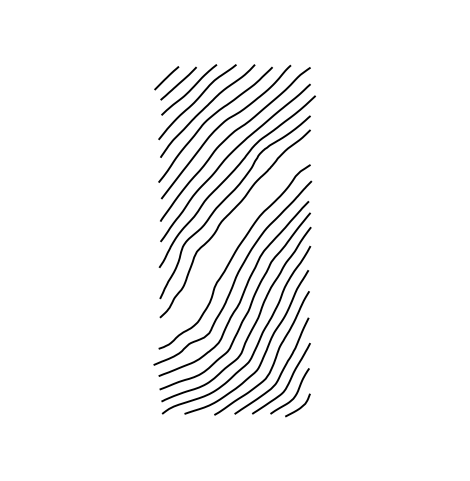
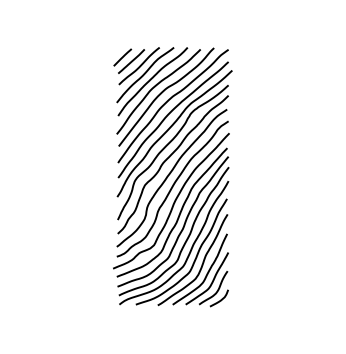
curve: (229, 239) -> (168, 176), added

